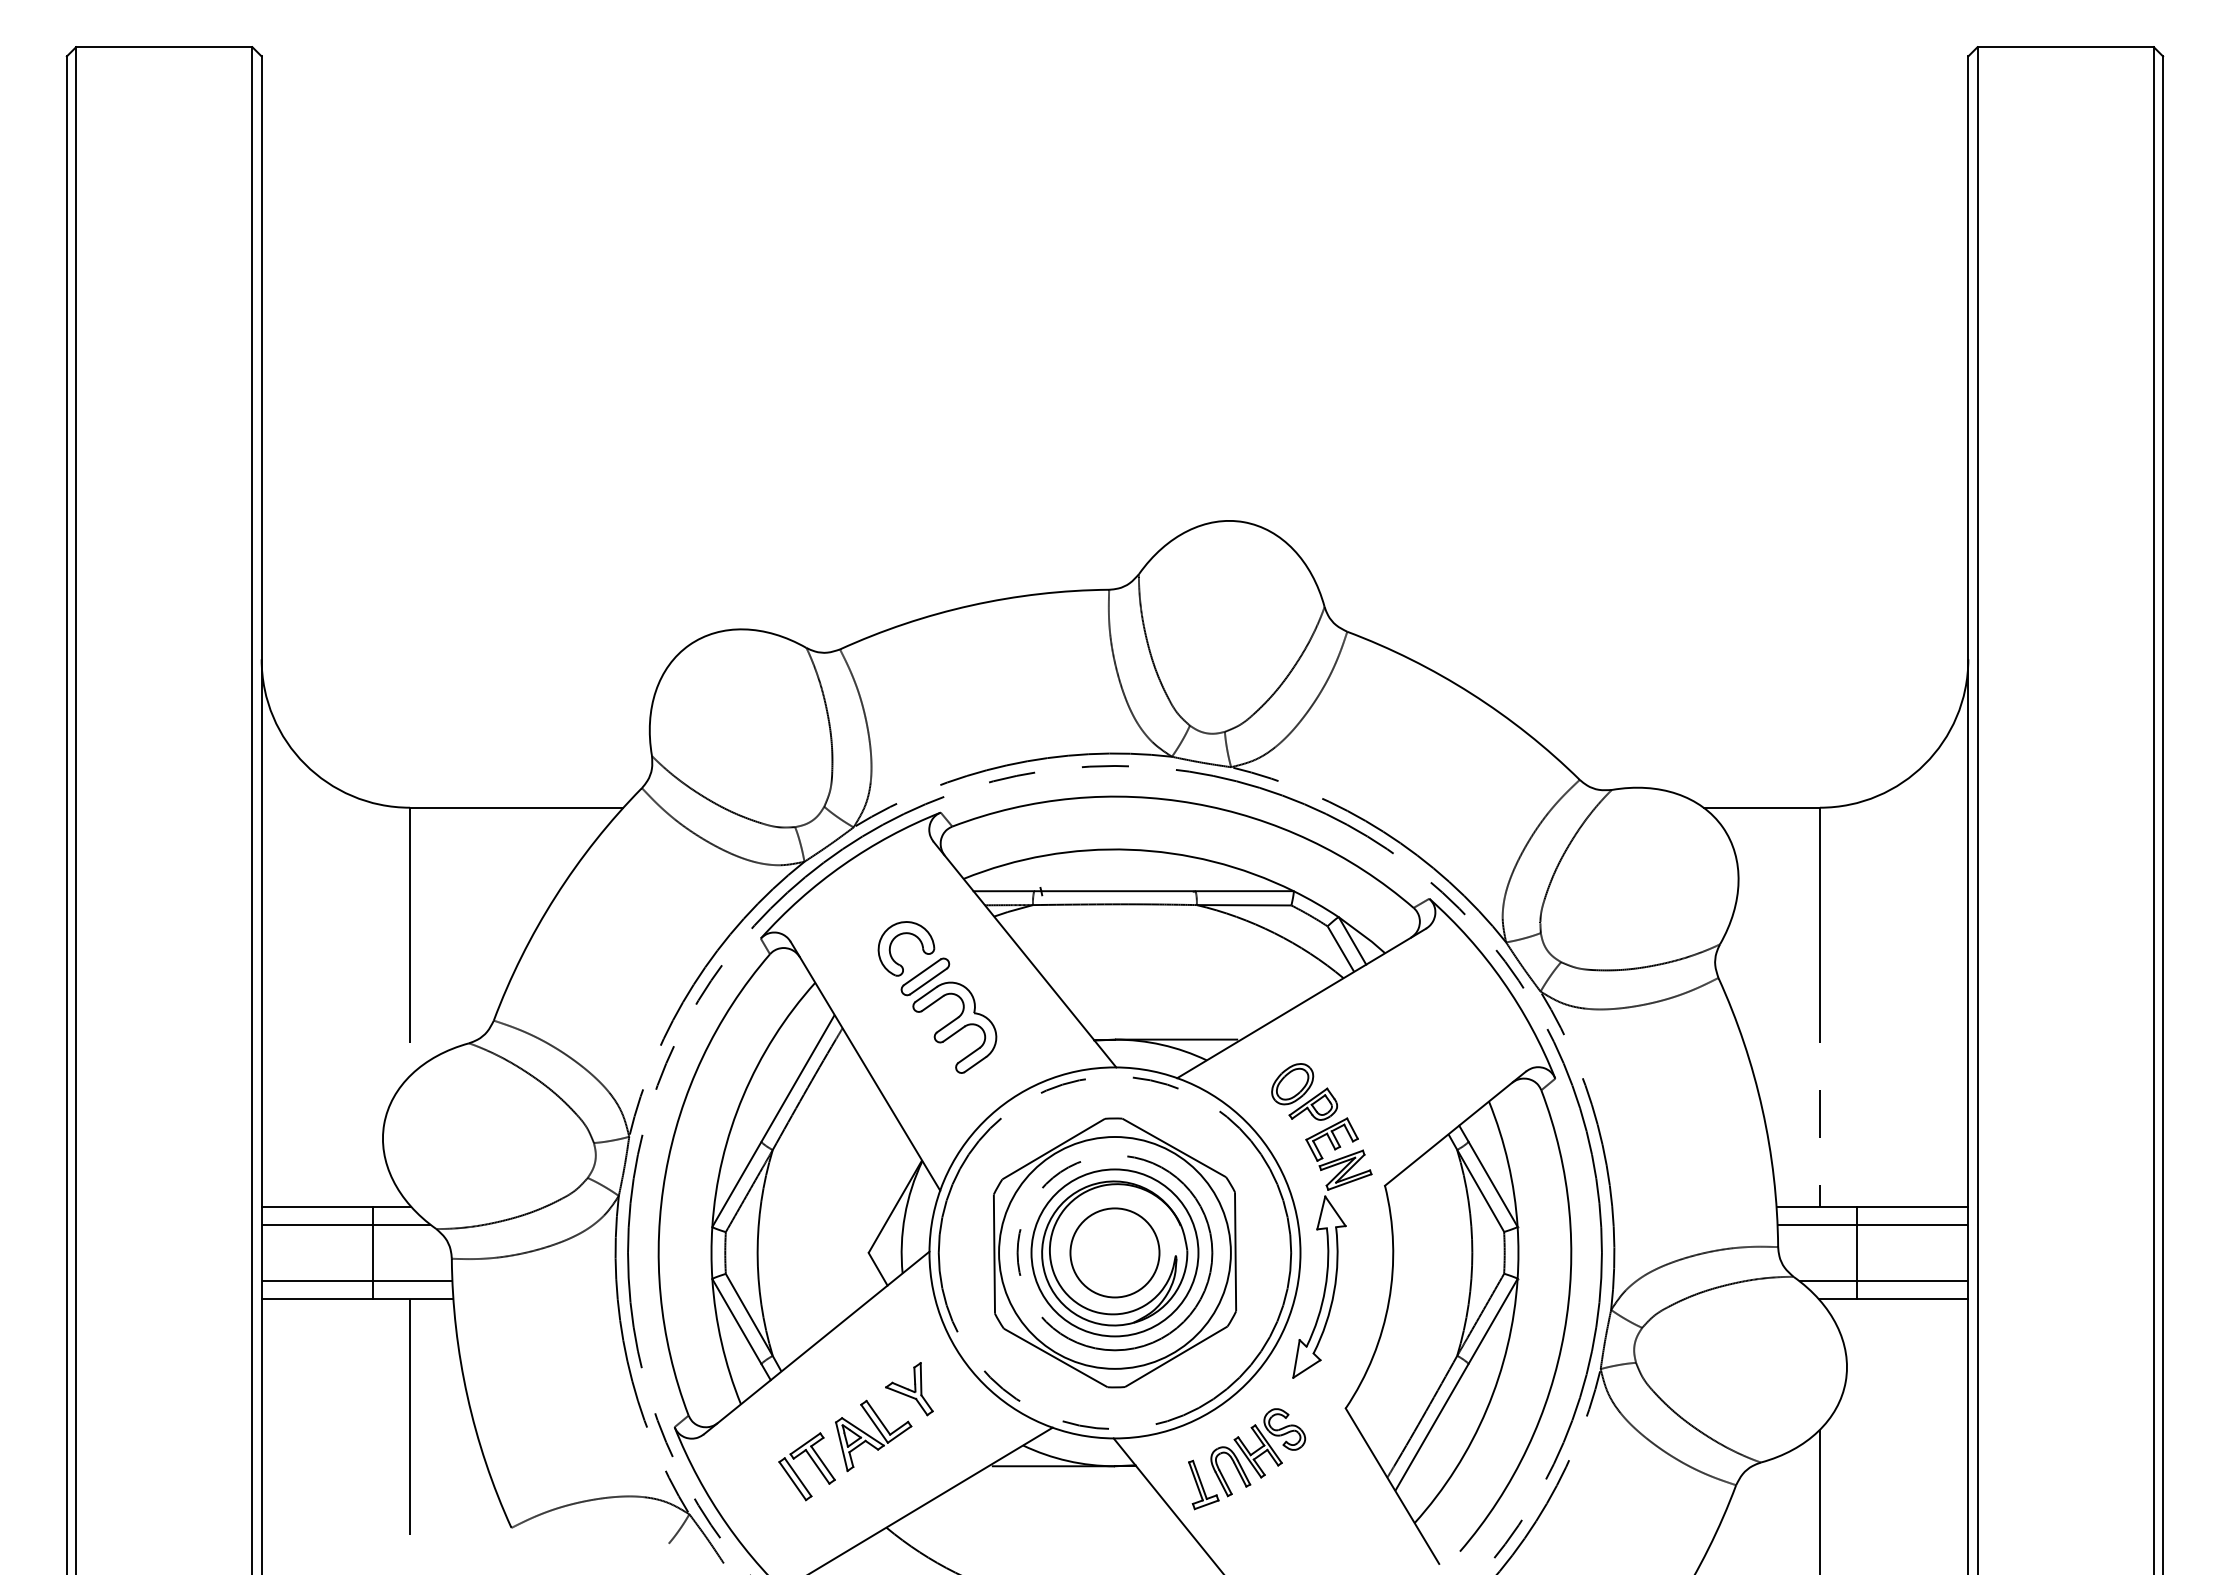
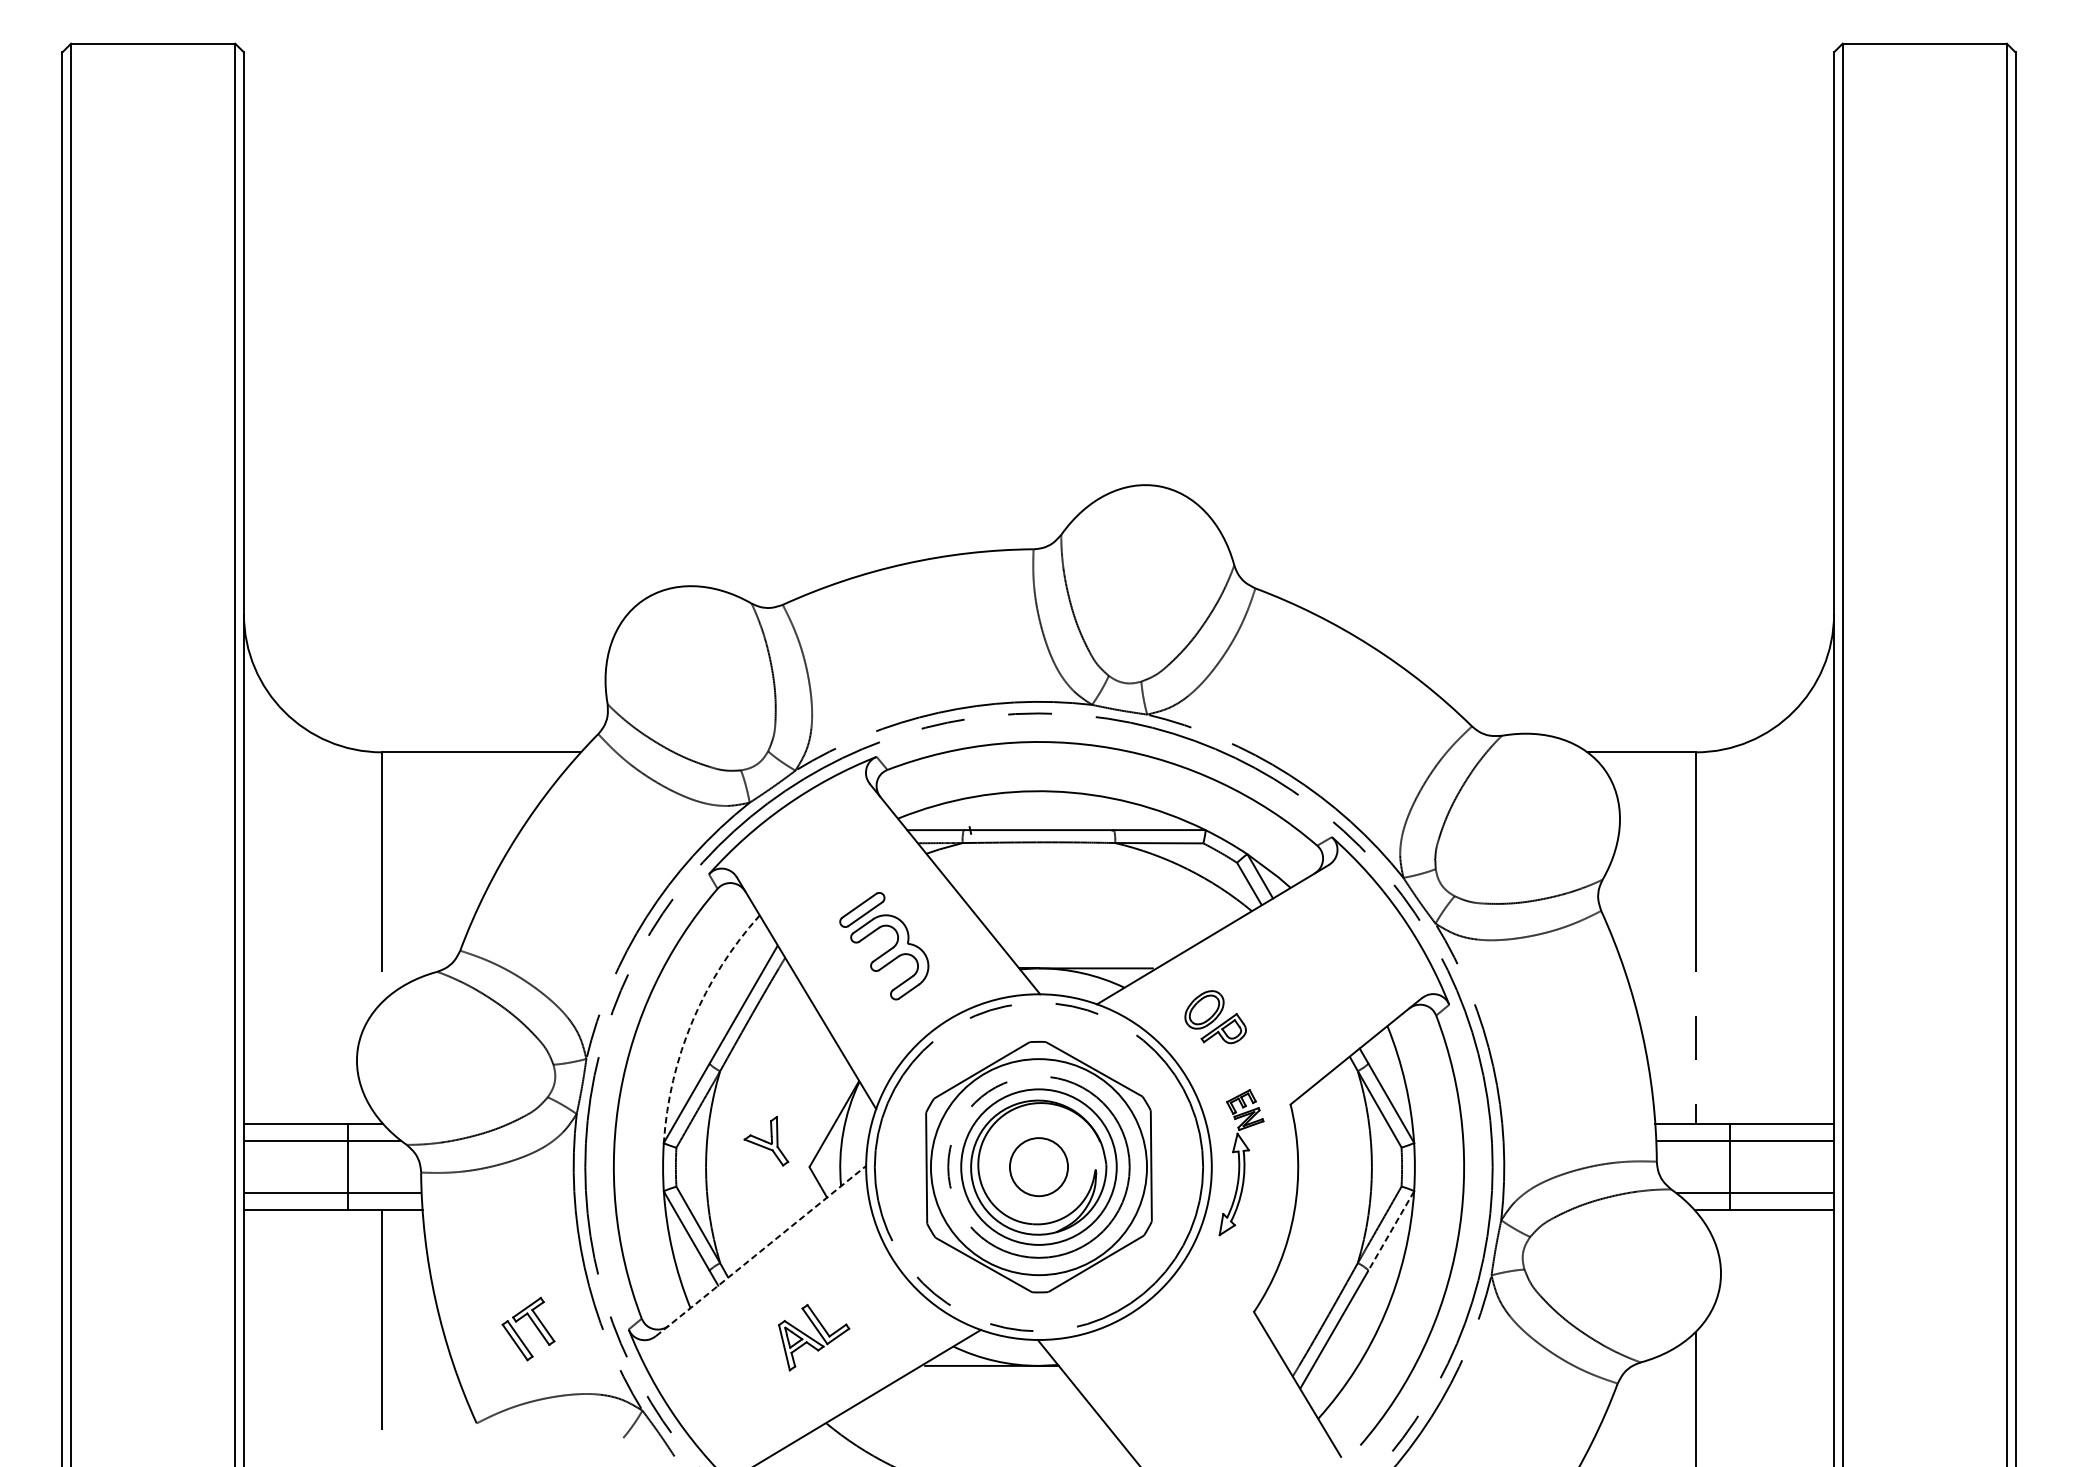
part: (906, 934) -> (844, 870), removed
arc: (743, 1096) -> (692, 1021), solid -> dashed
part: (1332, 1247) -> (1241, 1162), size x0.6
circle: (1114, 1252) -> (1038, 1166), size x0.7
line: (1493, 1321) -> (1391, 1231), solid -> dashed
line: (817, 1342) -> (761, 1250), solid -> dashed
part: (909, 1389) -> (766, 1141), moved
part: (1247, 1459) -> (1162, 1359), removed
part: (812, 1461) -> (533, 1324), moved

